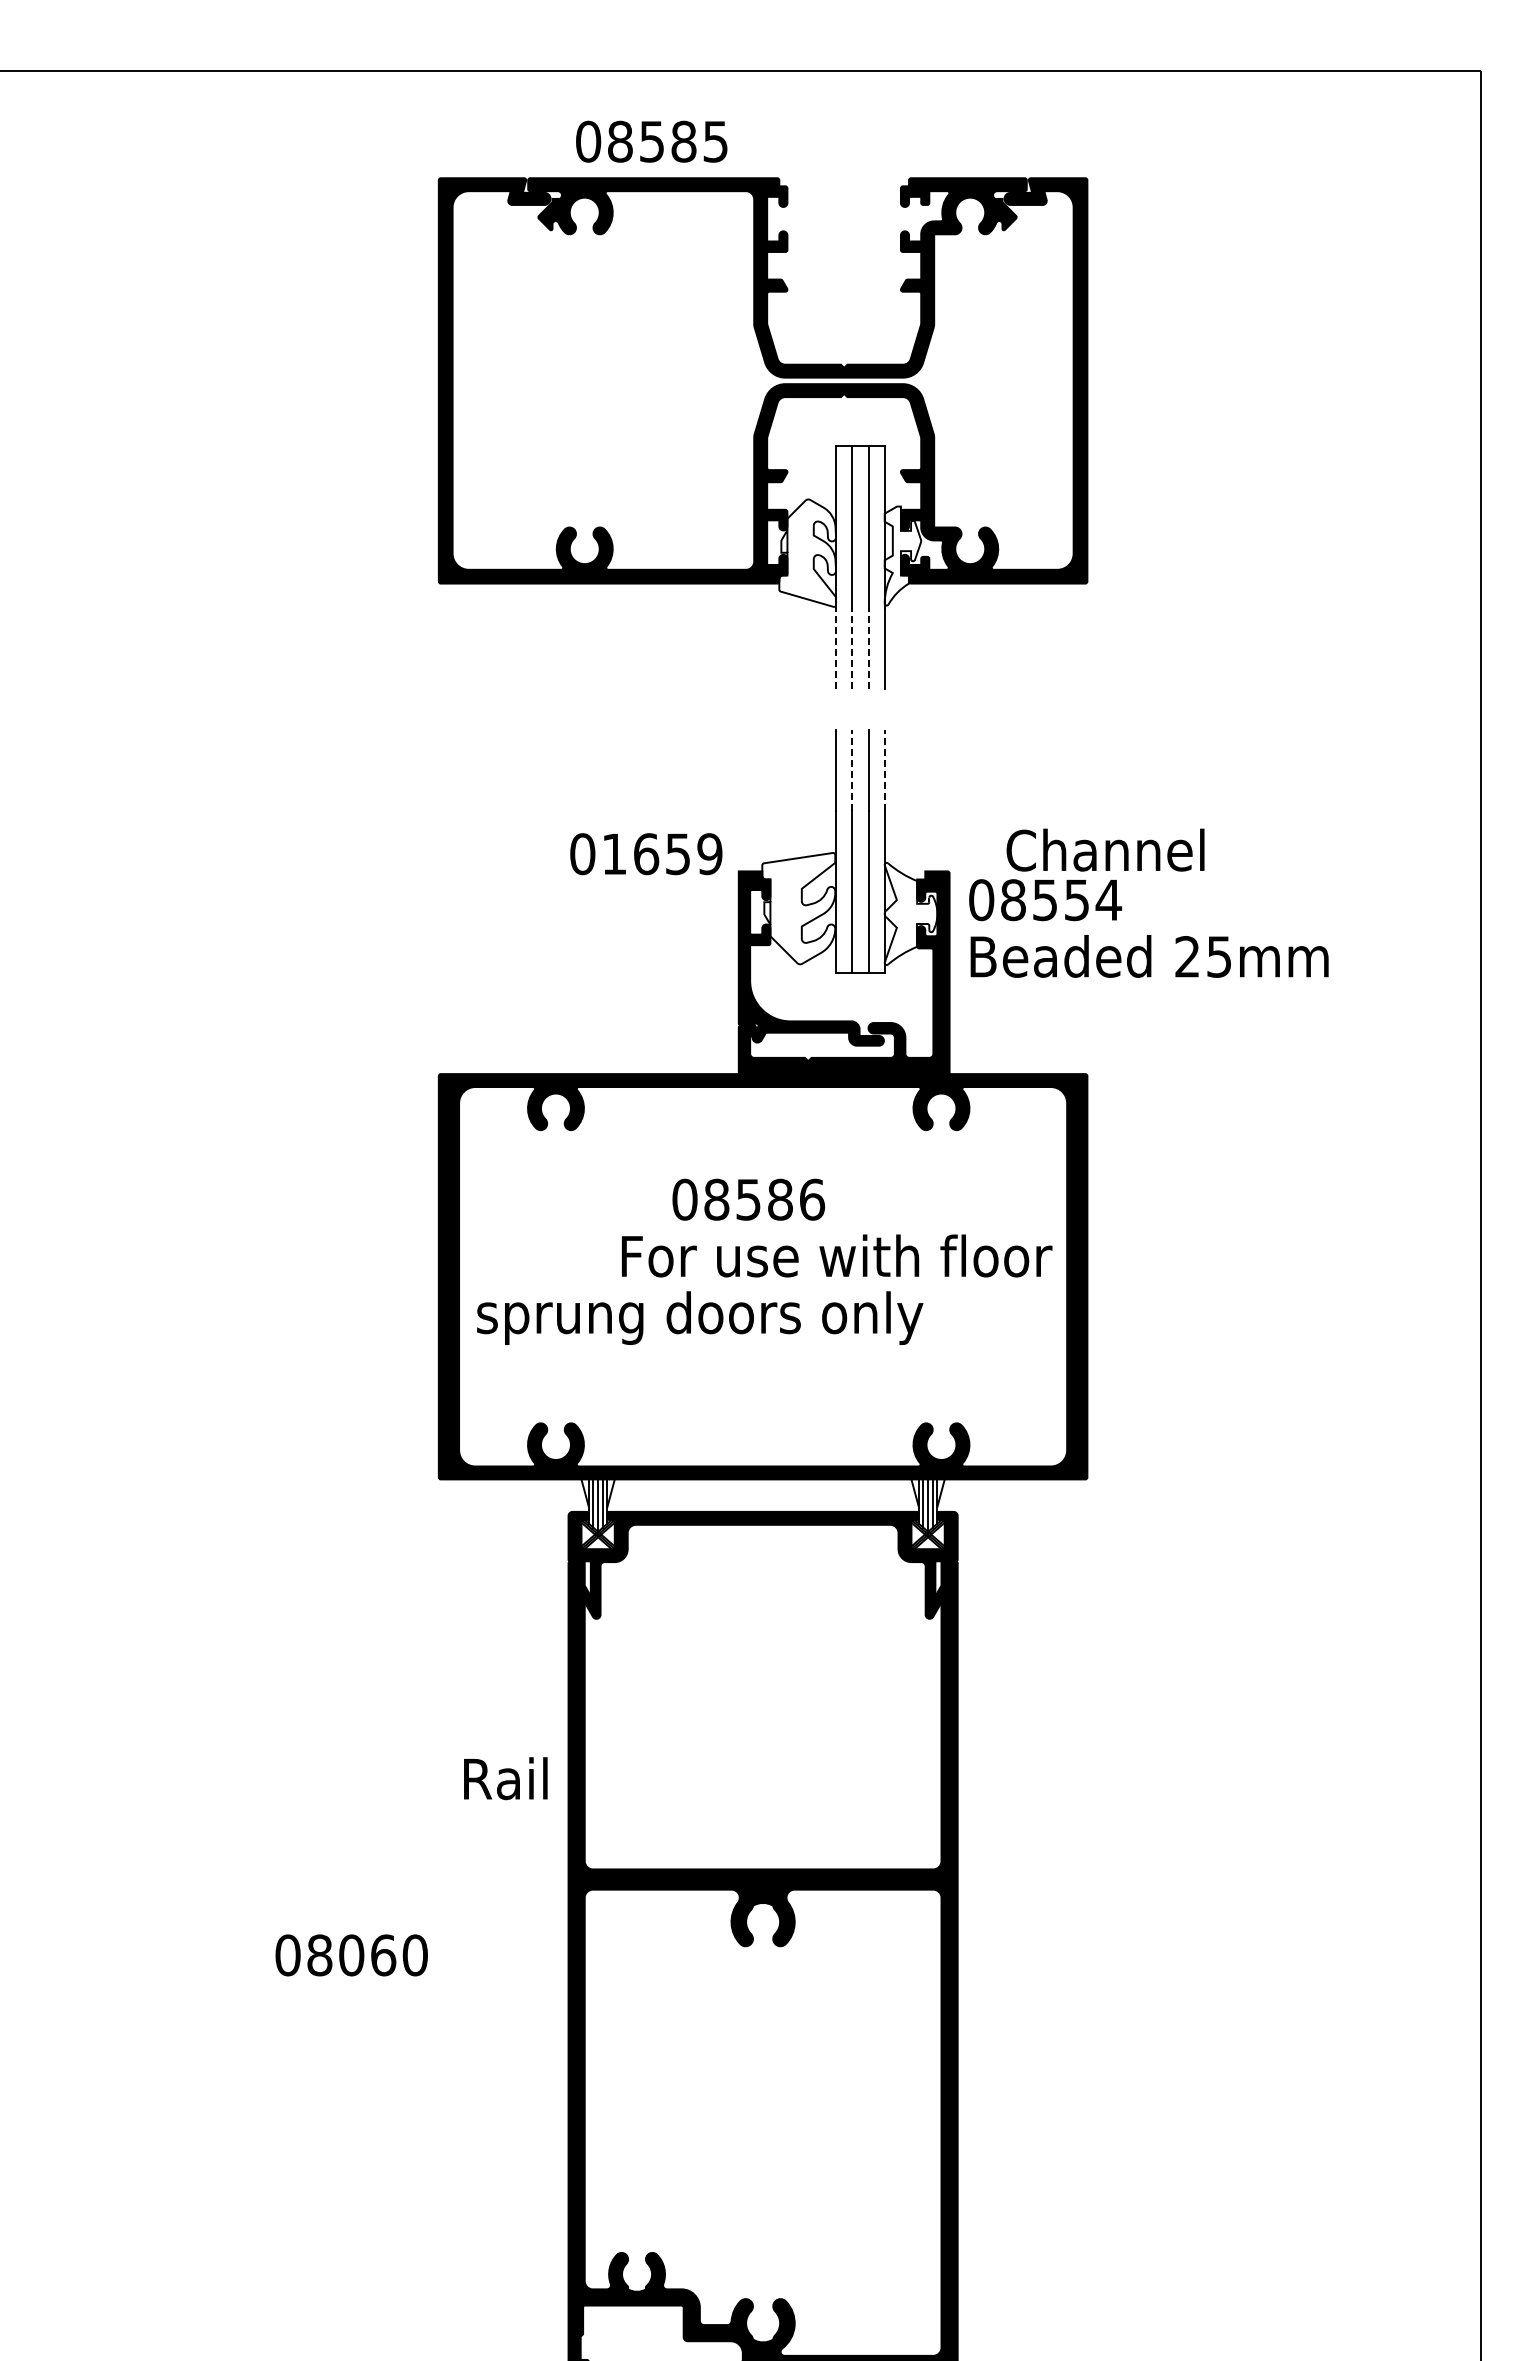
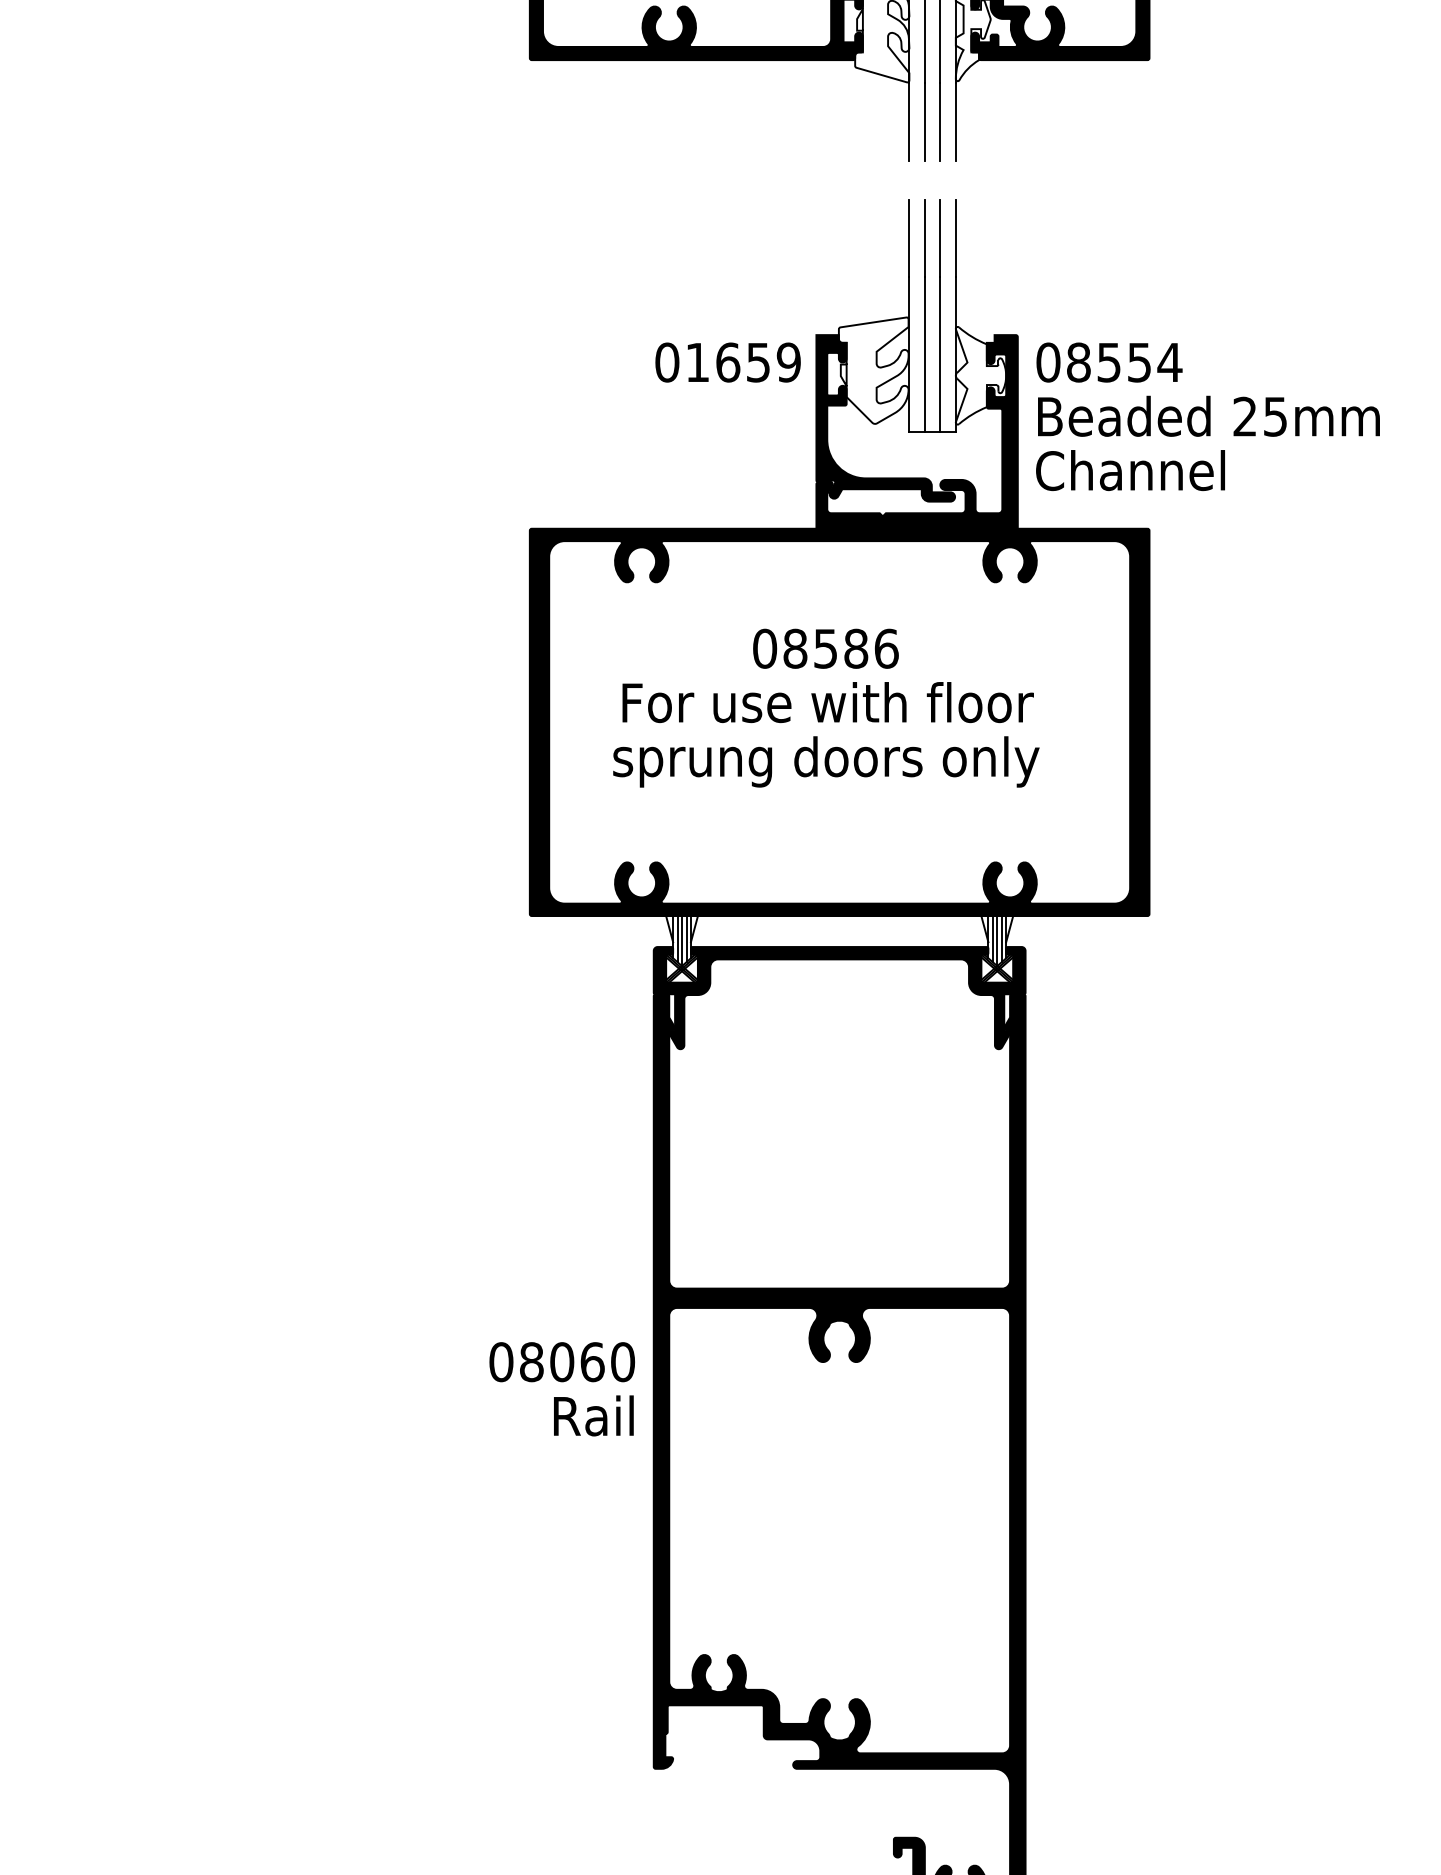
line: (836, 648) -> (909, 122), dashed -> solid
line: (852, 648) -> (925, 122), dashed -> solid
line: (868, 648) -> (940, 122), dashed -> solid
line: (852, 770) -> (925, 238), dashed -> solid
line: (884, 770) -> (955, 238), dashed -> solid
text: (1105, 849) -> (1130, 469), moved
text: (646, 854) -> (728, 362), moved
text: (837, 1255) -> (828, 702), moved
text: (700, 1317) -> (826, 761), moved
text: (505, 1778) -> (593, 1415), moved
text: (351, 1955) -> (562, 1362), moved

